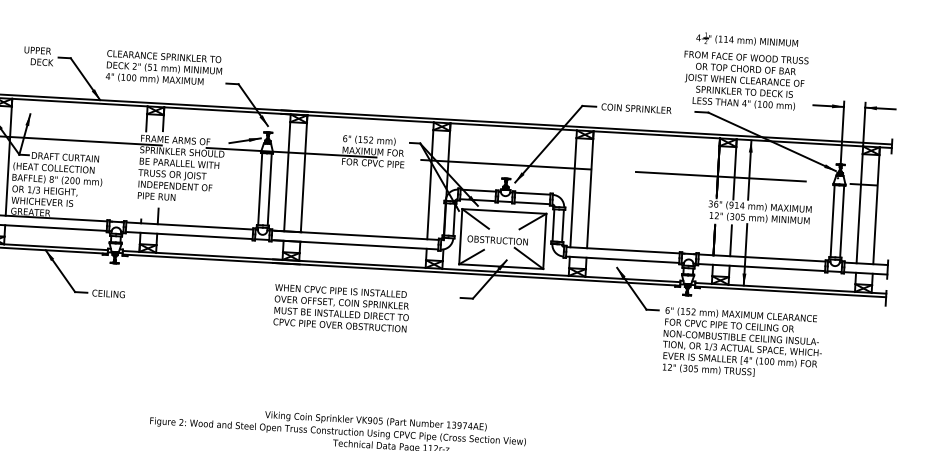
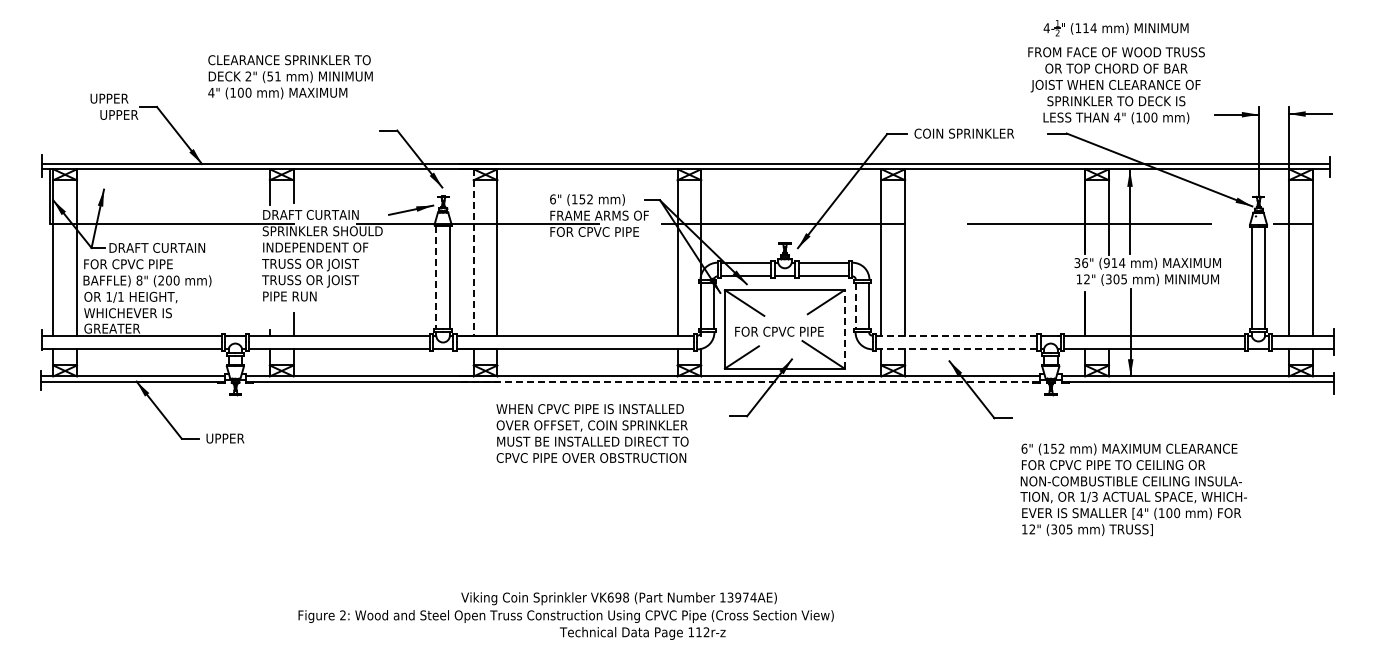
text: (44, 62) -> (119, 114), DECK -> UPPER
text: (164, 68) -> (290, 77), moved
text: (175, 139) -> (312, 214), FRAME ARMS OF -> DRAFT CURTAIN
text: (377, 151) -> (599, 215), MAXIMUM FOR -> FRAME ARMS OF
text: (180, 163) -> (320, 247), BE PARALLEL WITH -> INDEPENDENT OF
text: (53, 168) -> (141, 264), (HEAT COLLECTION -> FOR CPVC PIPE
line: (287, 172) -> (473, 252), solid -> dashed
text: (175, 187) -> (315, 281), INDEPENDENT OF -> TRUSS OR JOIST
text: (37, 189) -> (120, 296), 1/3 -> 1/1
line: (260, 189) -> (436, 278), solid -> dashed
line: (553, 225) -> (855, 306), solid -> dashed
text: (498, 240) -> (778, 331), OBSTRUCTION -> FOR CPVC PIPE
line: (544, 240) -> (844, 328), solid -> dashed
line: (731, 240) -> (1109, 313), removed
line: (623, 250) -> (956, 335), solid -> dashed
line: (622, 259) -> (956, 349), solid -> dashed
line: (475, 274) -> (749, 381), solid -> dashed
text: (108, 293) -> (229, 438), CEILING -> UPPER
text: (341, 308) -> (592, 433), moved
text: (742, 343) -> (1133, 489), moved
text: (374, 420) -> (617, 597), VK905 -> VK698

